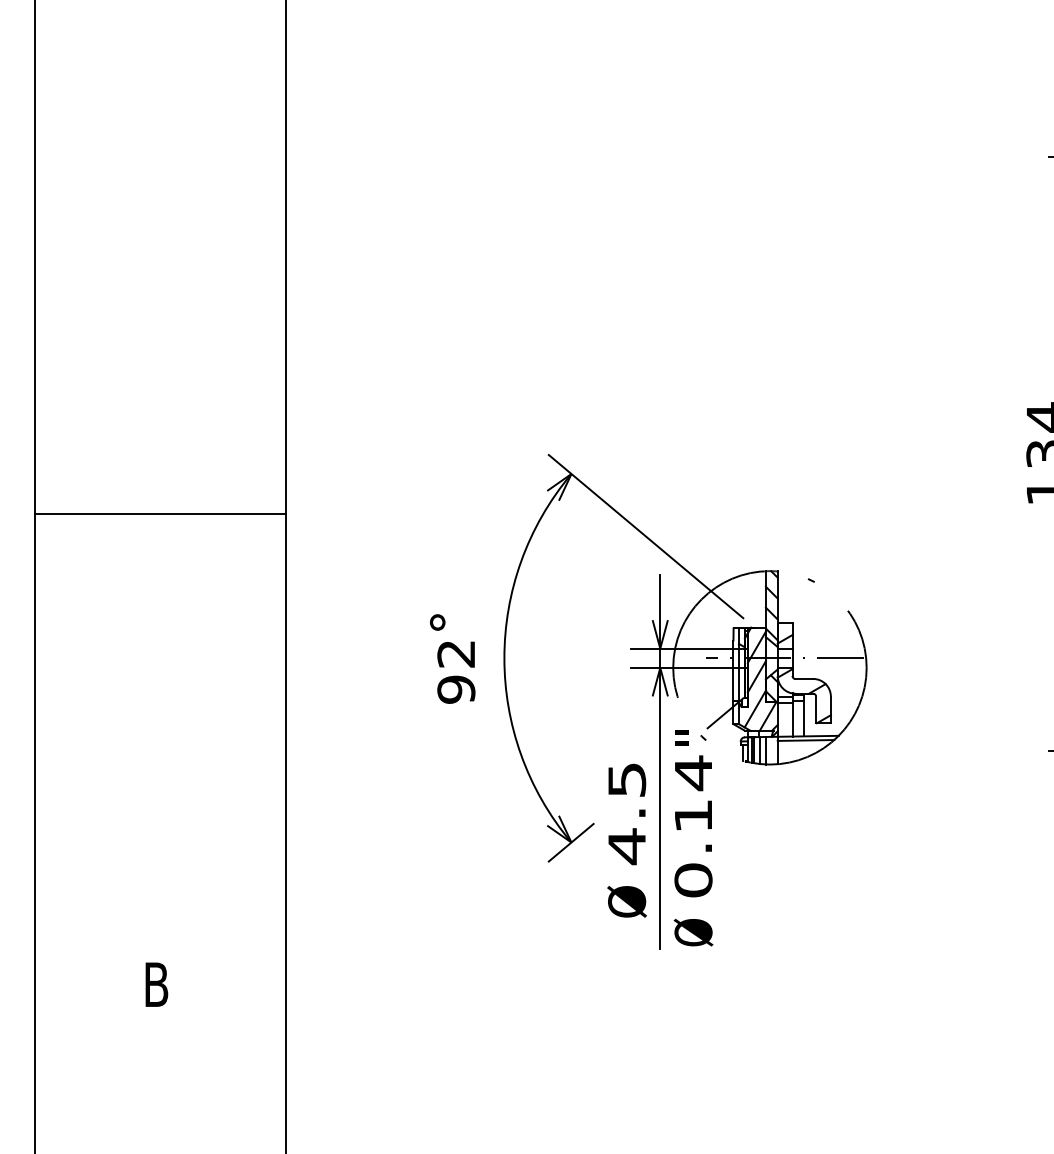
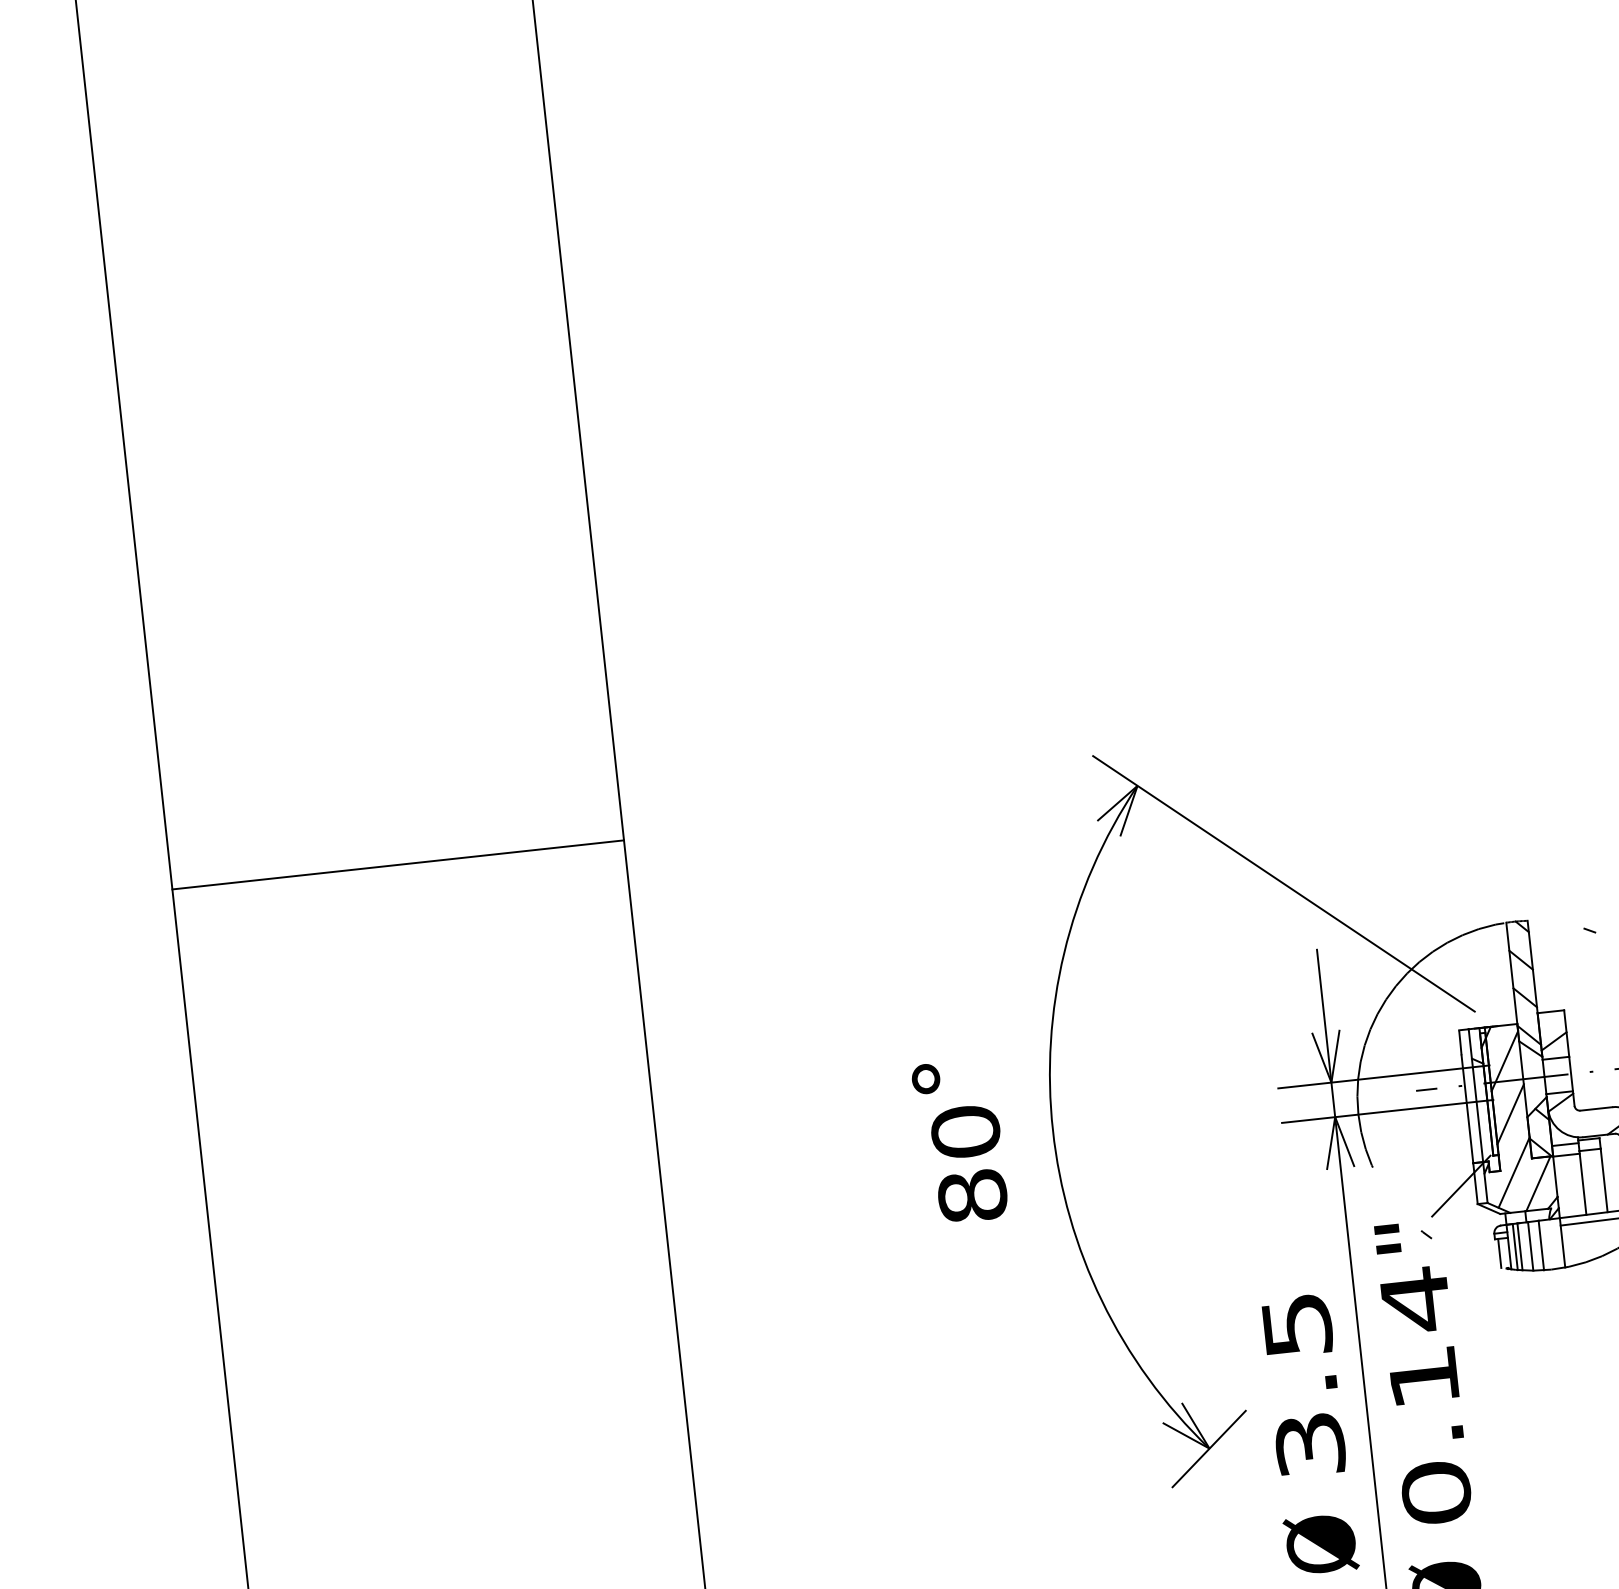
line: (159, 514) -> (396, 865), moved
text: (456, 671) -> (969, 1163), 92 -> 80
text: (627, 846) -> (1311, 1444), 4.5 -> 3.5

